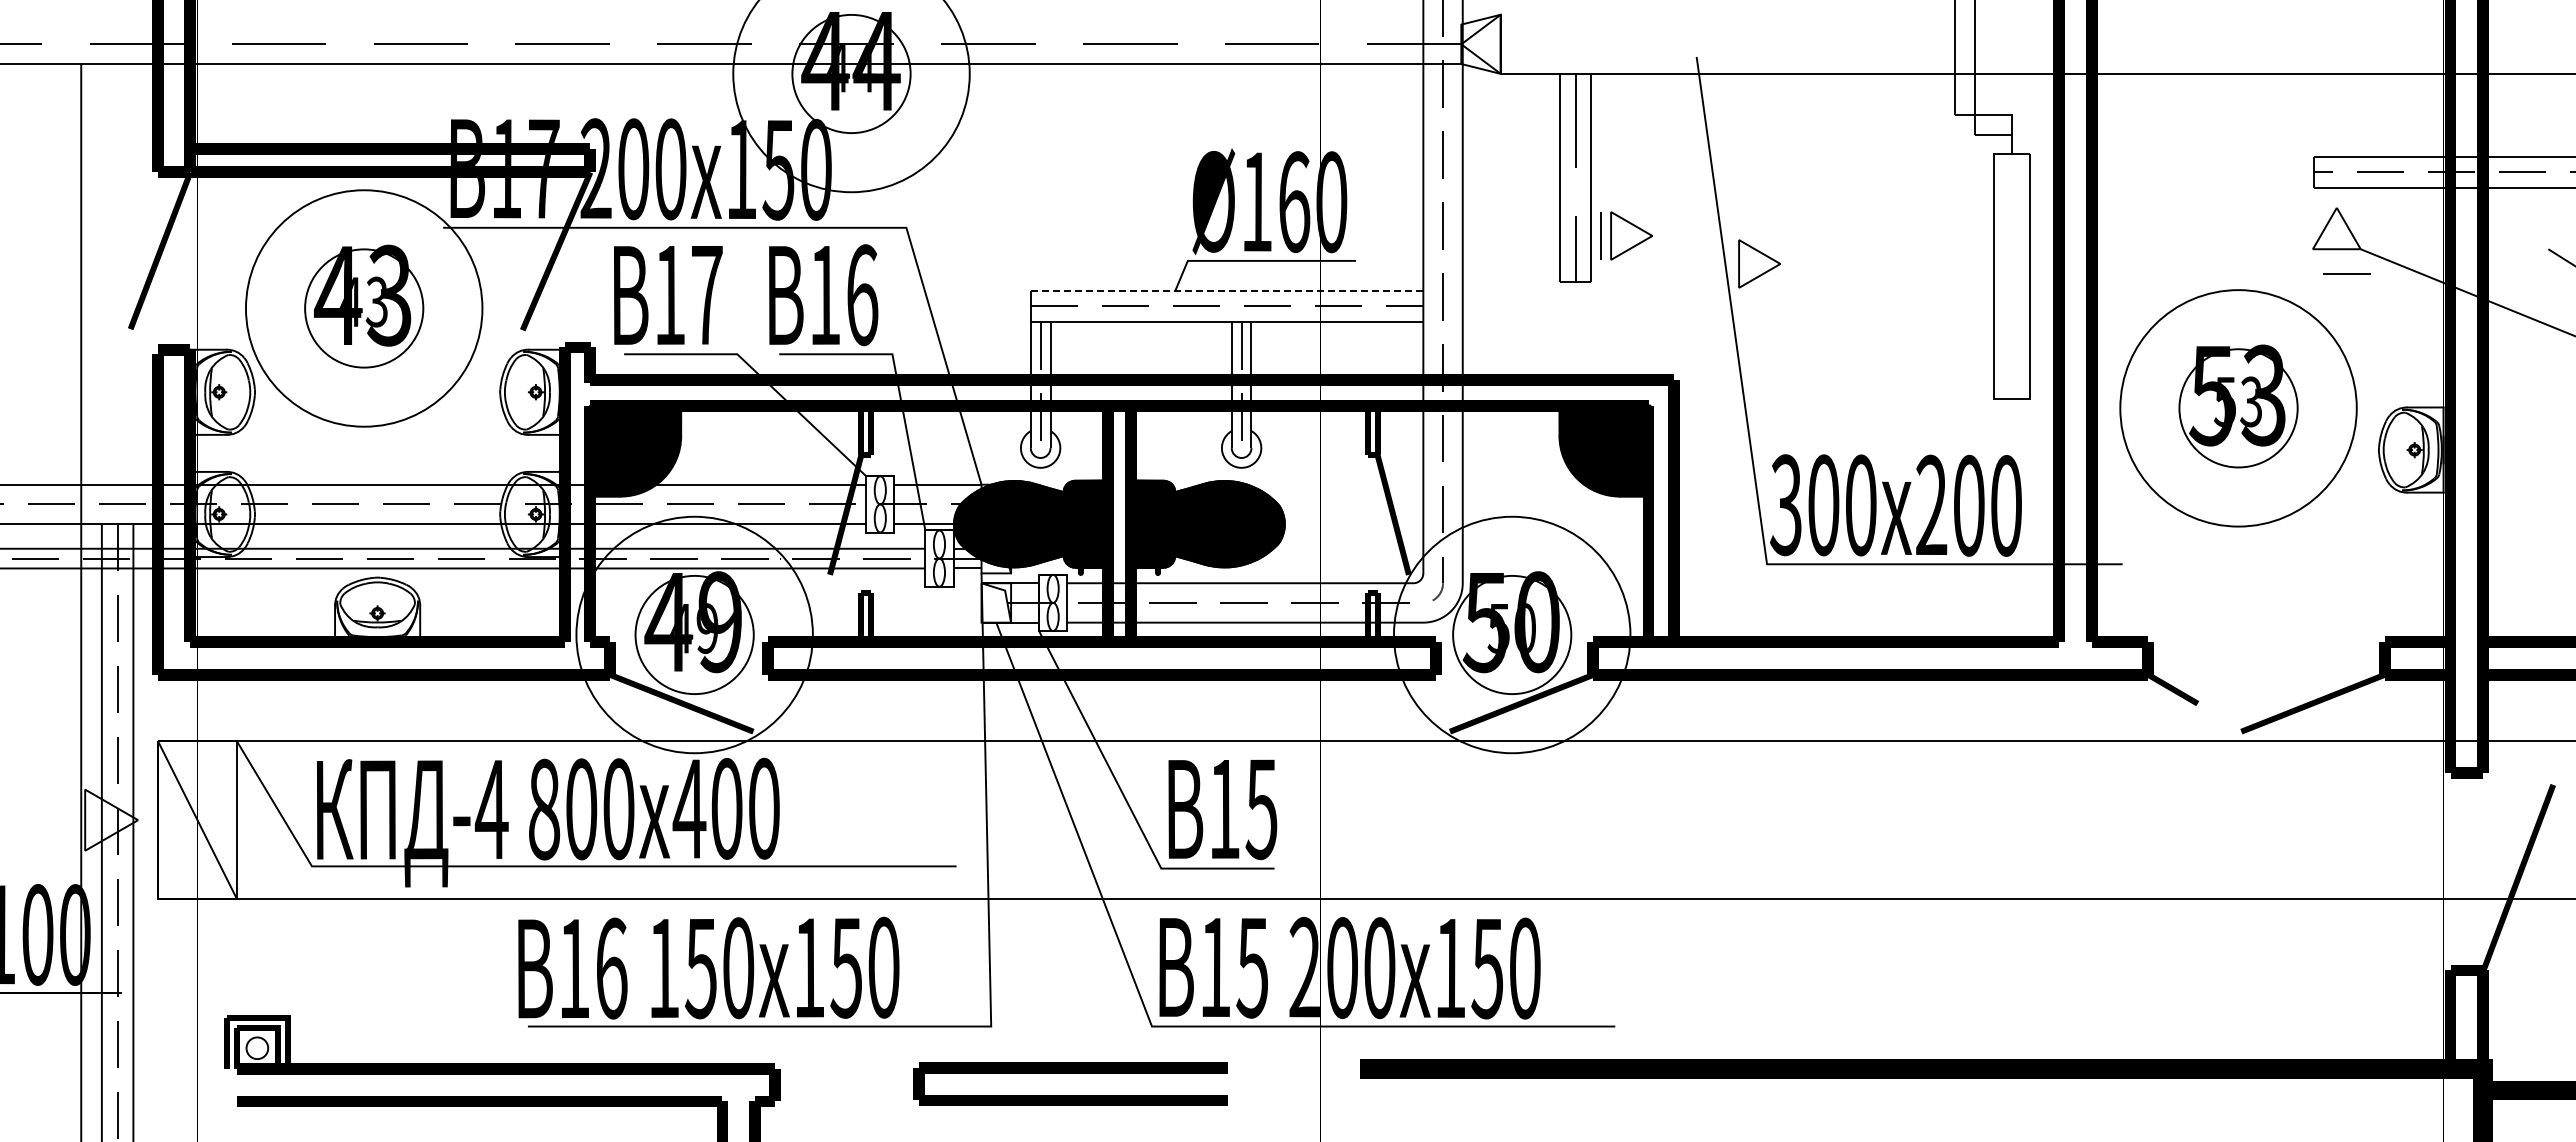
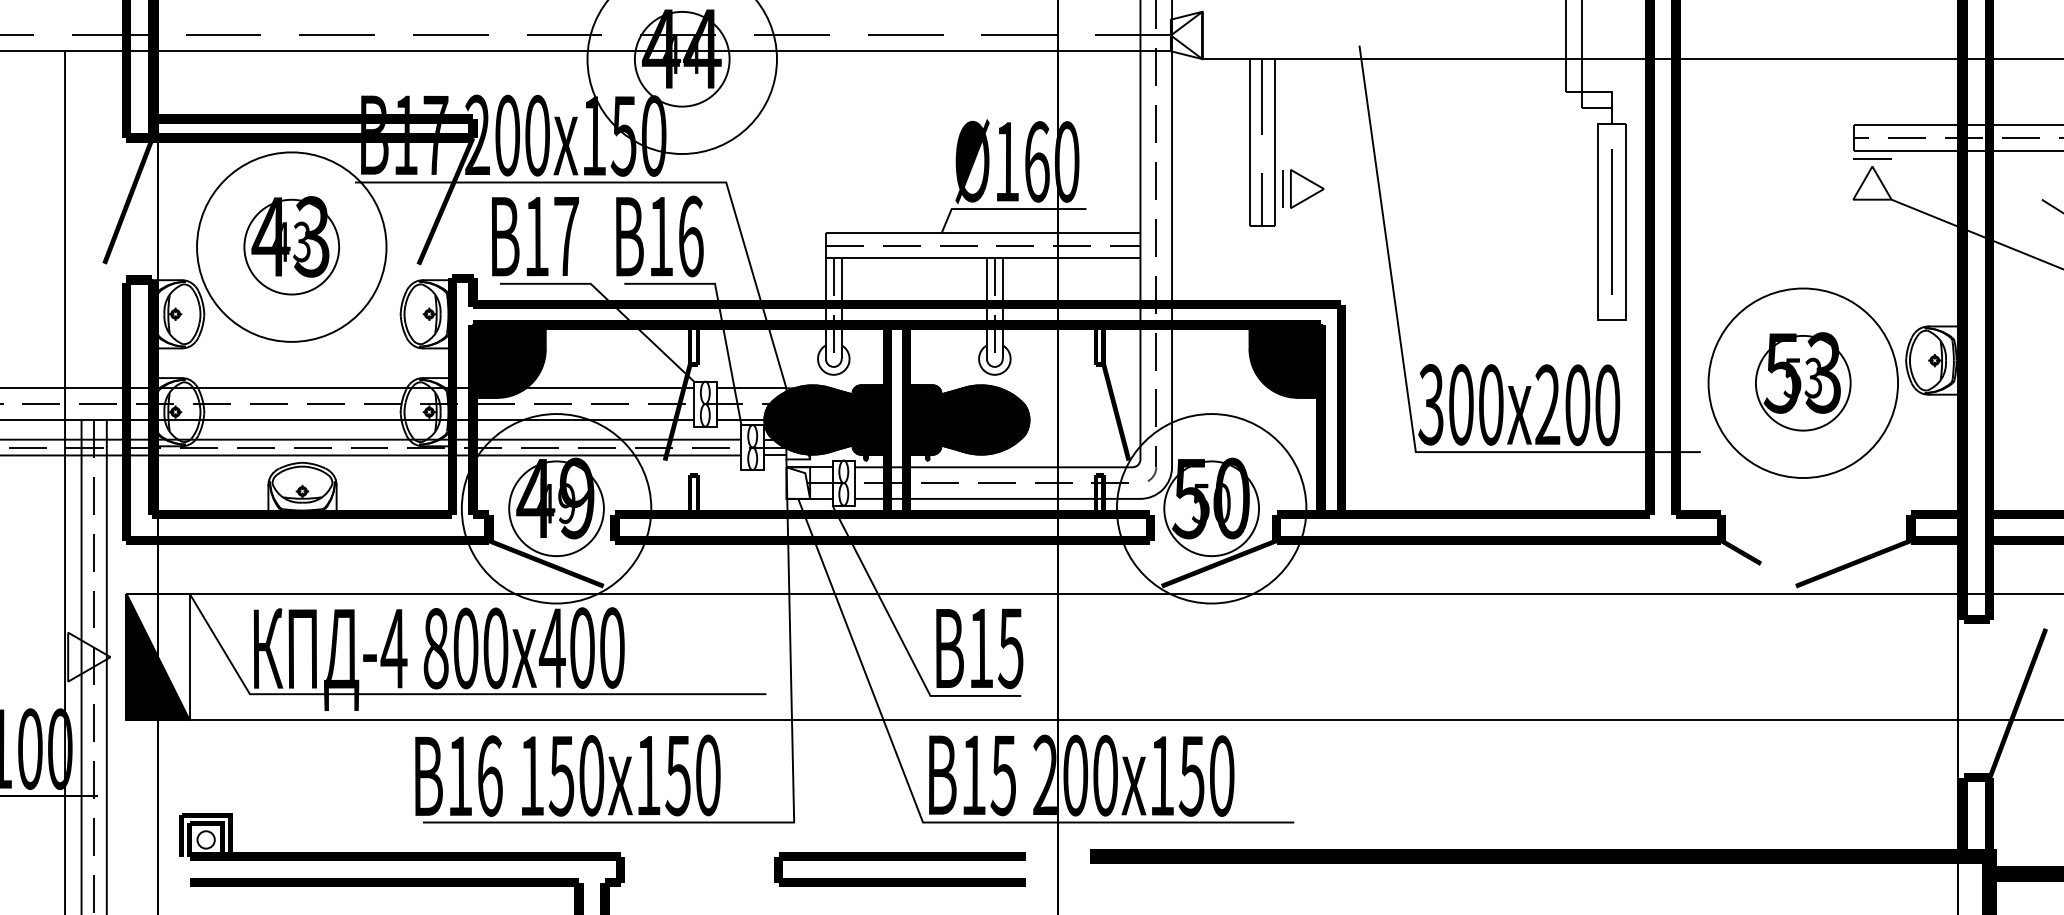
part: (1759, 263) -> (1409, 211), removed
line: (2346, 273) -> (1872, 158), moved
line: (2011, 276) -> (1611, 221), added
line: (1226, 290) -> (982, 232), dashed -> solid
part: (2238, 408) -> (1803, 383), moved
fill: (196, 819) -> (157, 656), added
part: (1070, 1073) -> (900, 860), moved

